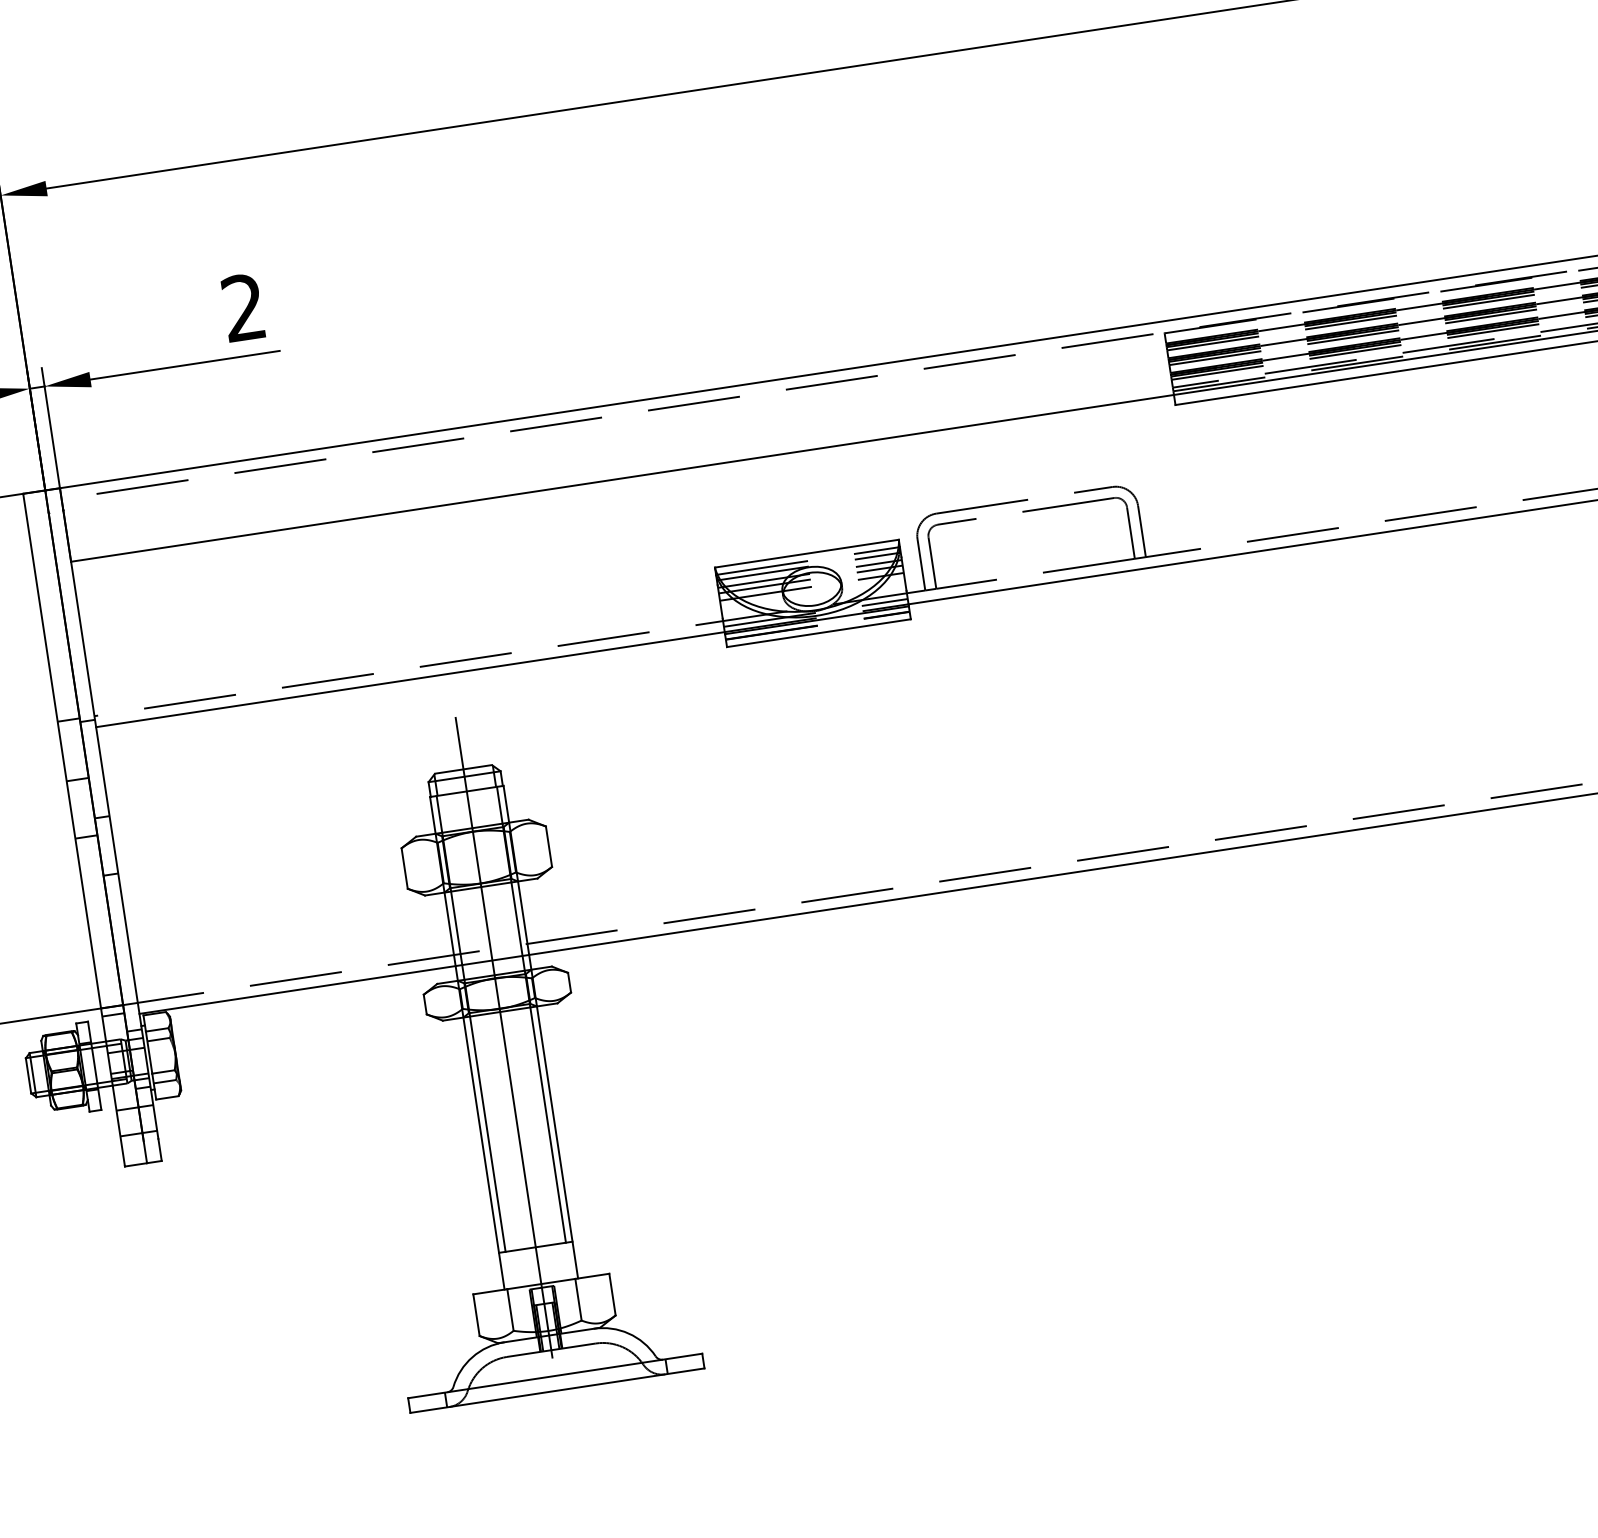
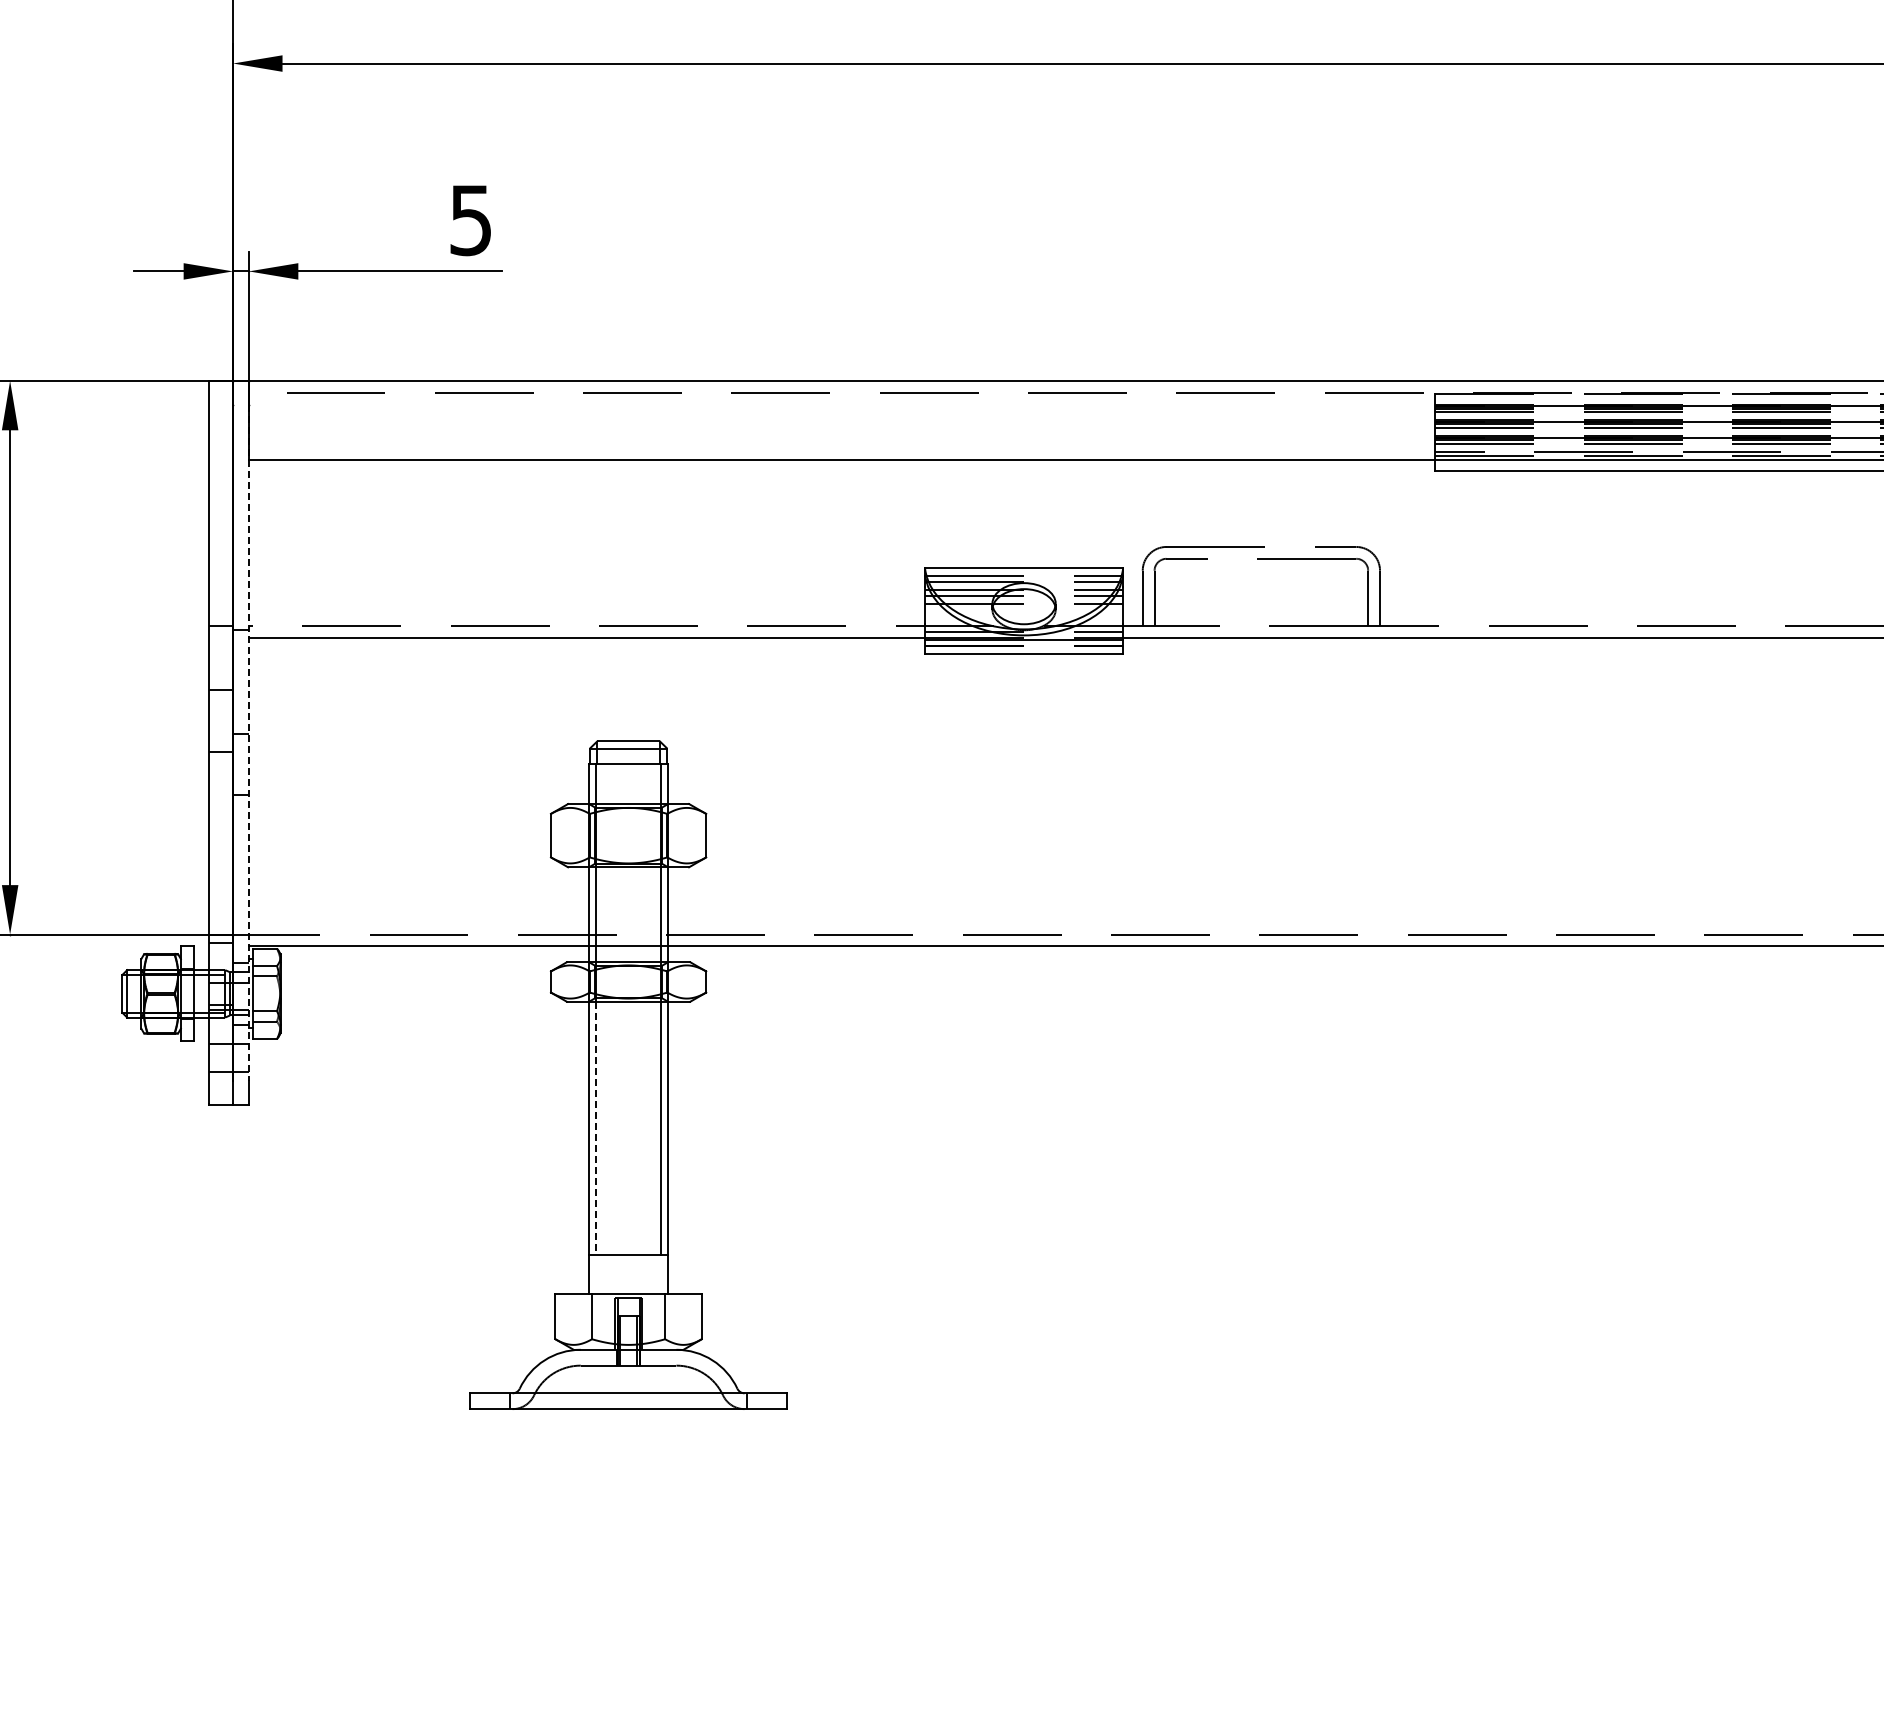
text: (243, 308) -> (470, 220), 2 -> 5
line: (110, 825) -> (248, 743), solid -> dashed
line: (504, 1037) -> (628, 1029), removed
line: (488, 1134) -> (596, 1128), solid -> dashed

